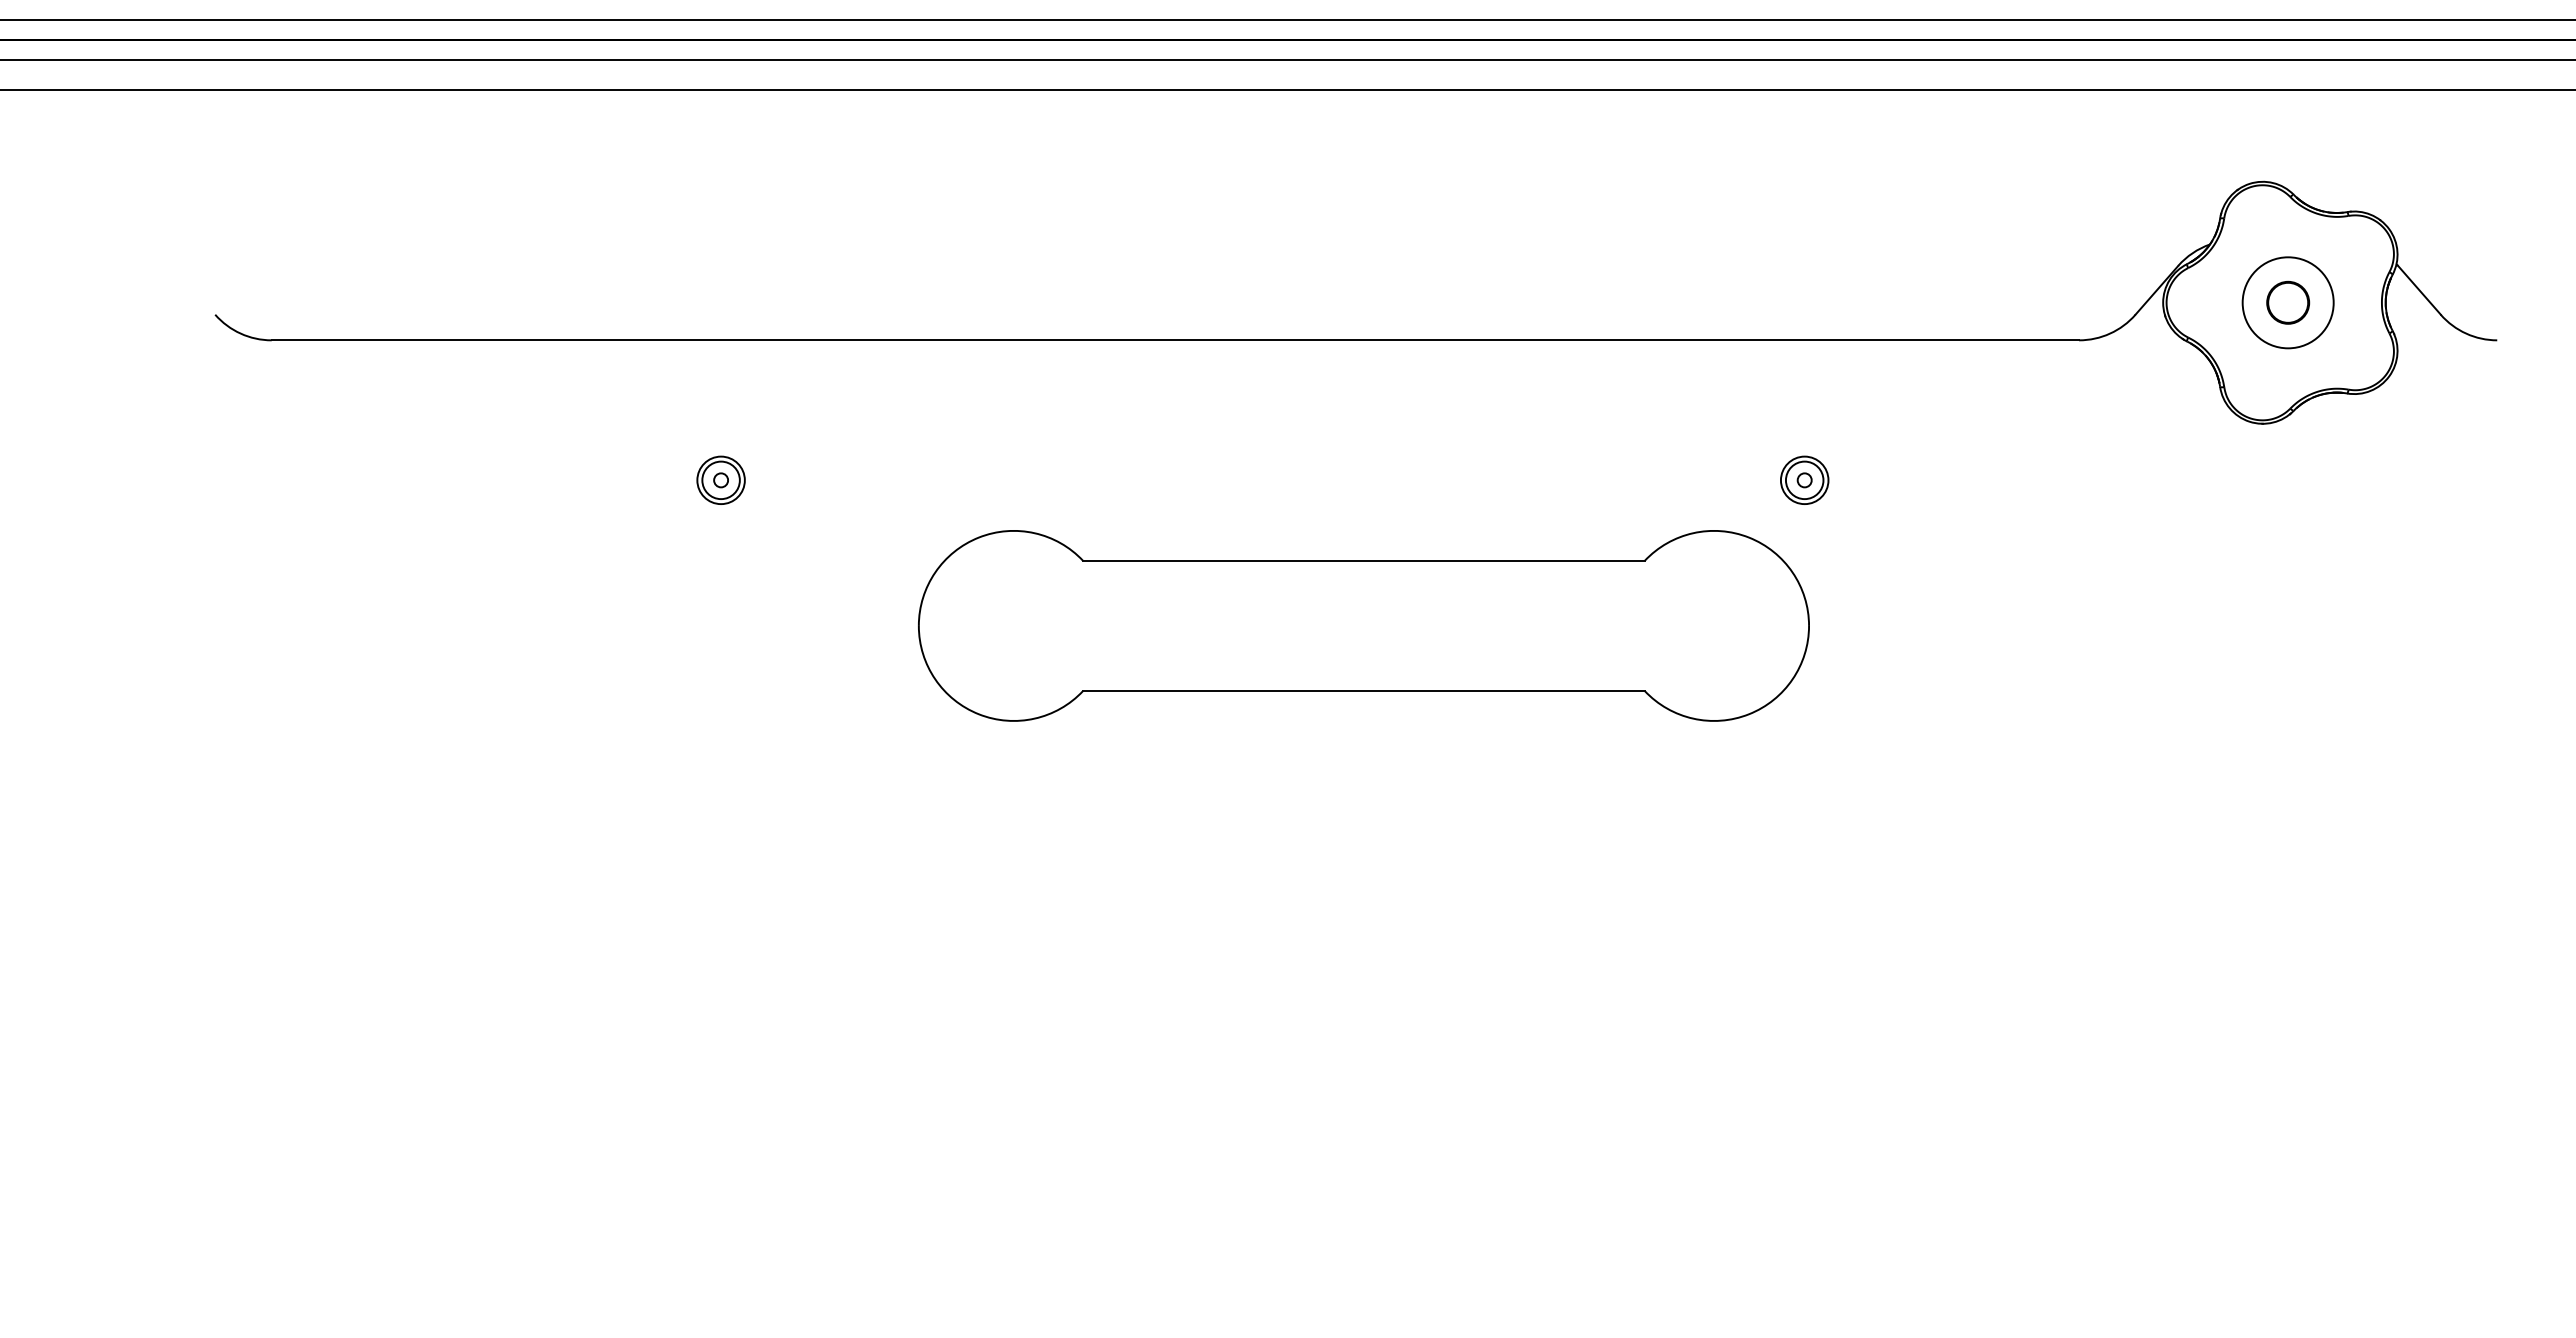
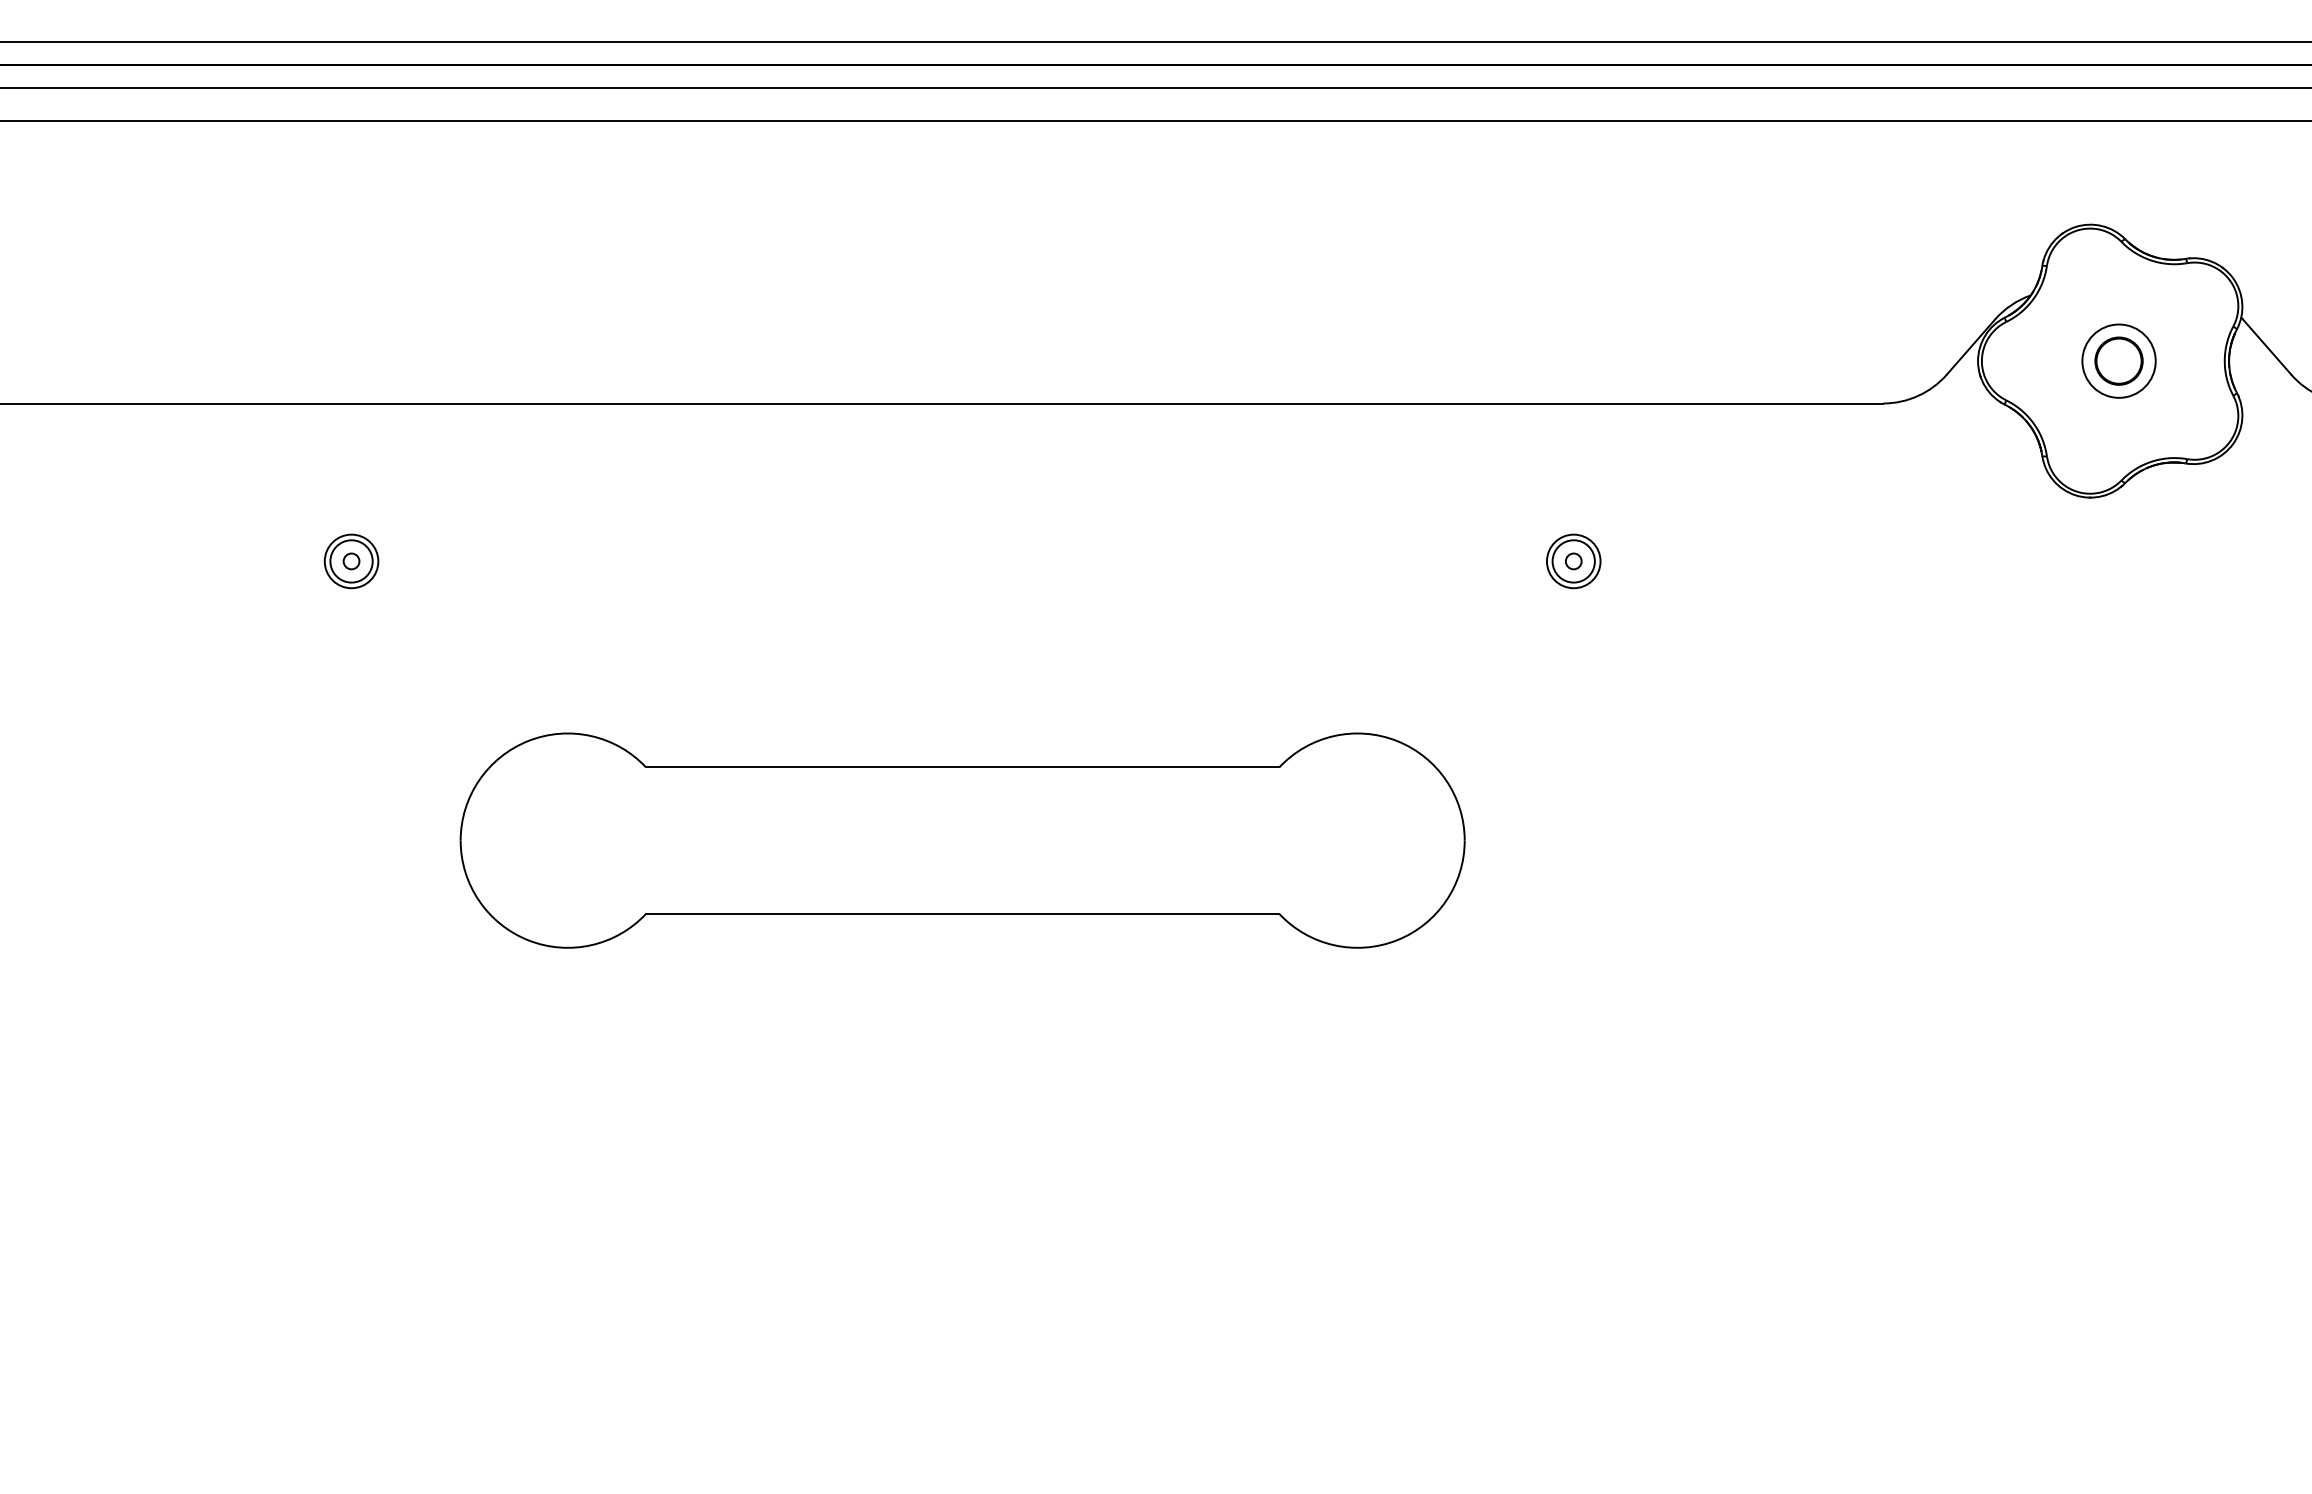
circle: (2287, 302) -> (2118, 360), size x0.71
part: (1363, 625) -> (962, 840), moved

